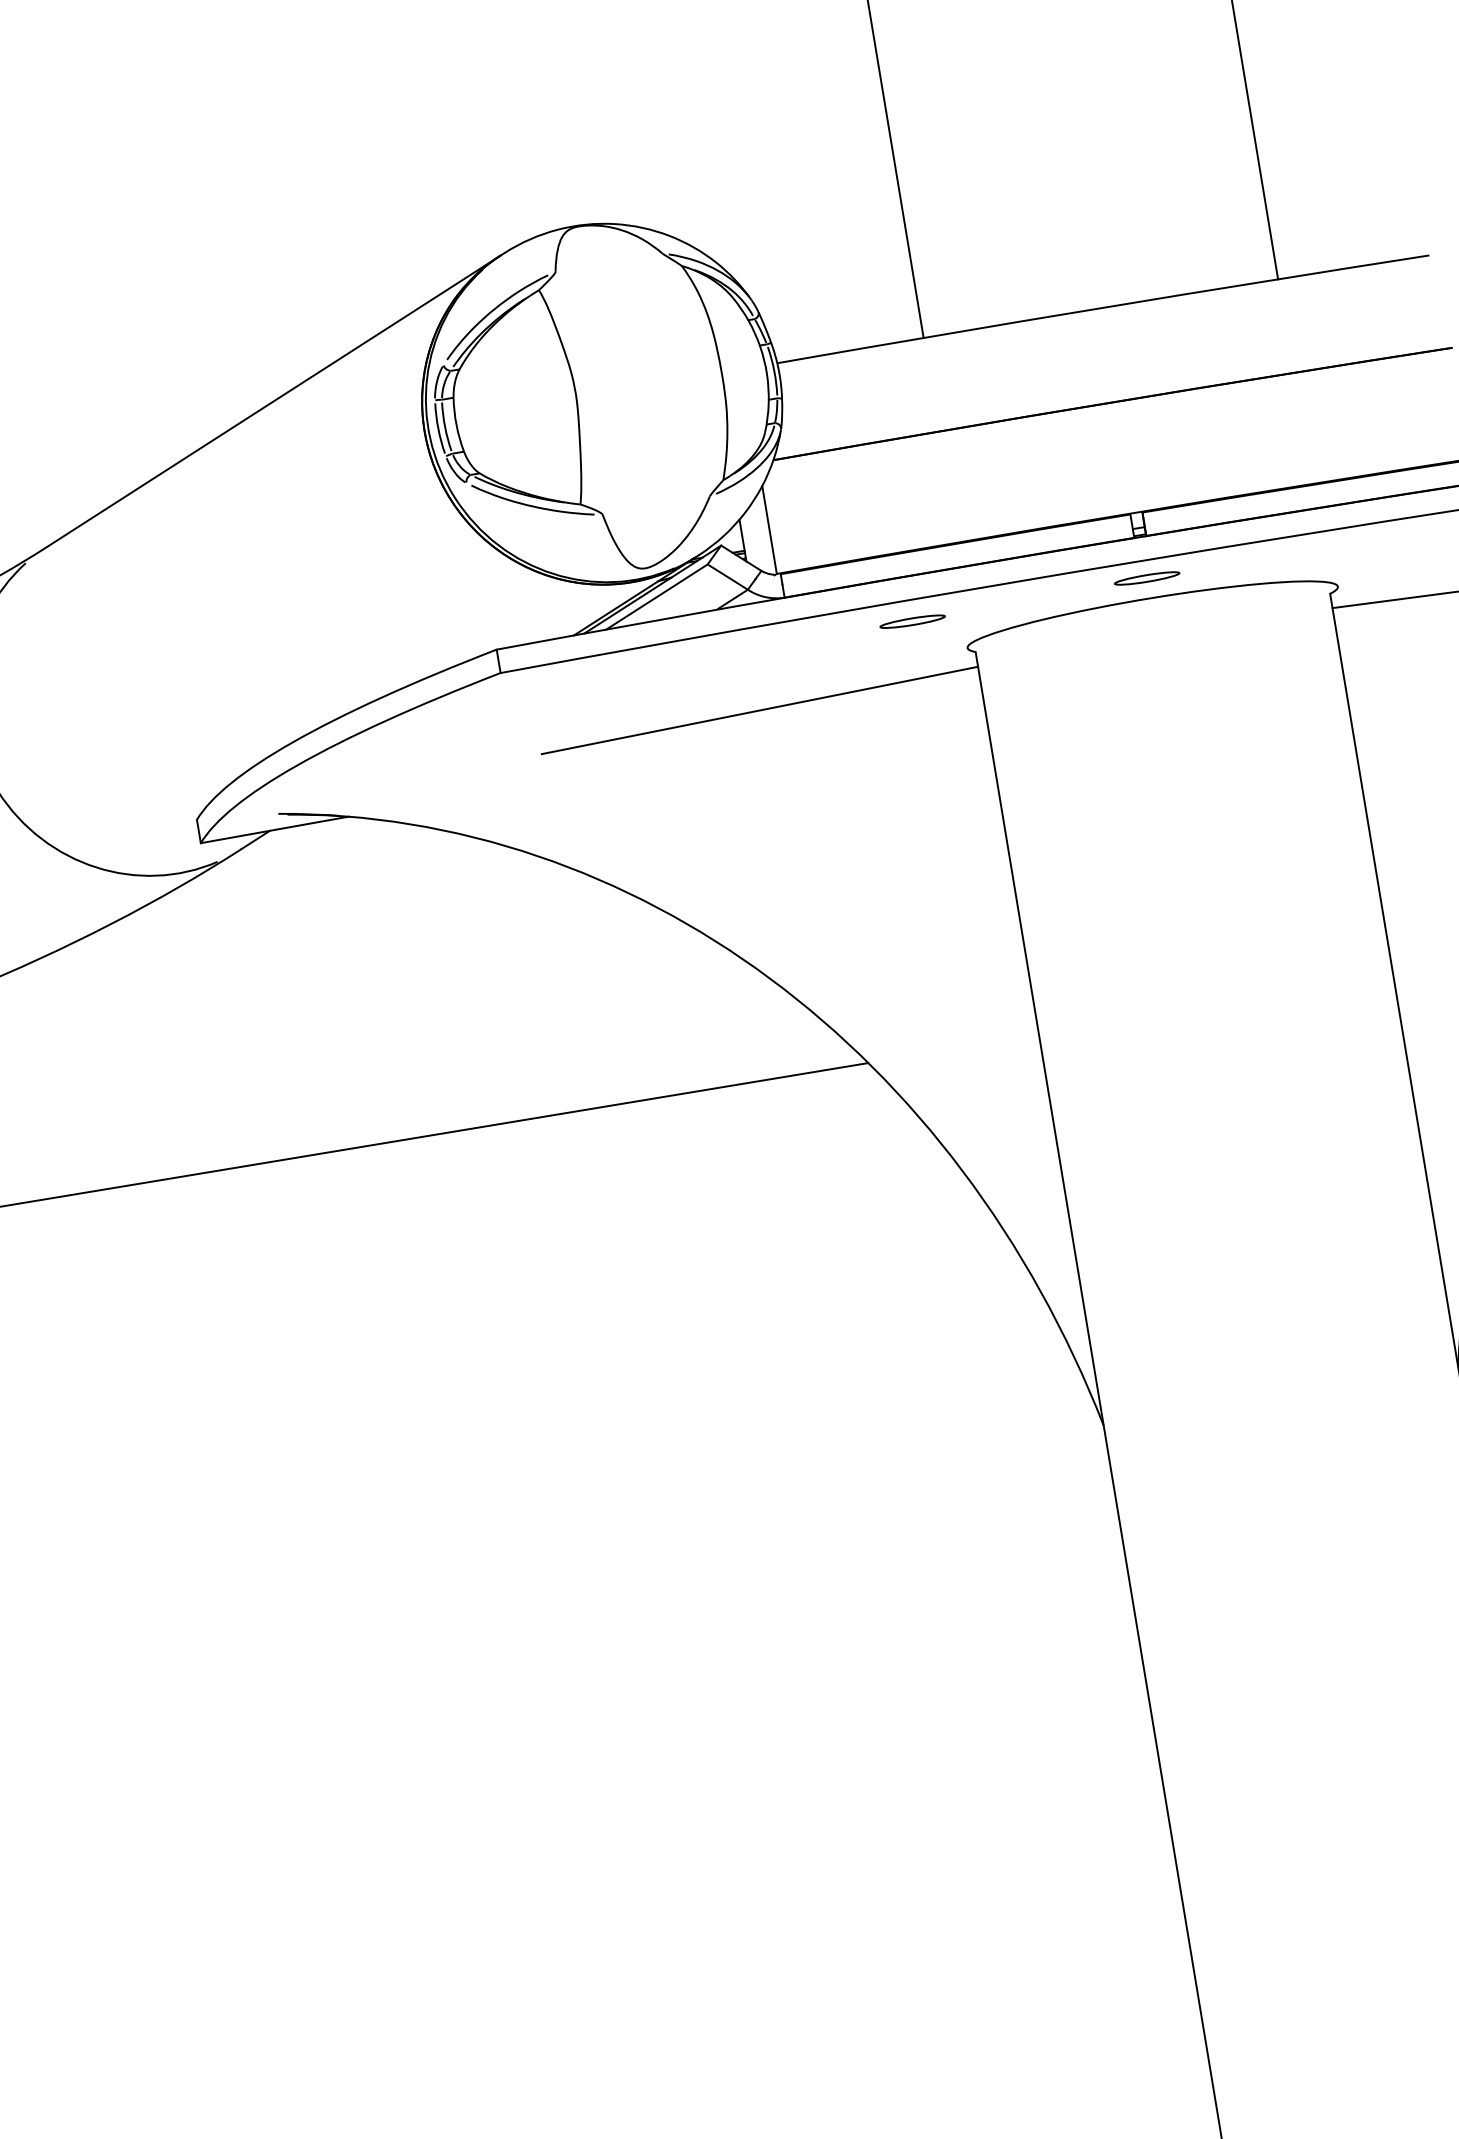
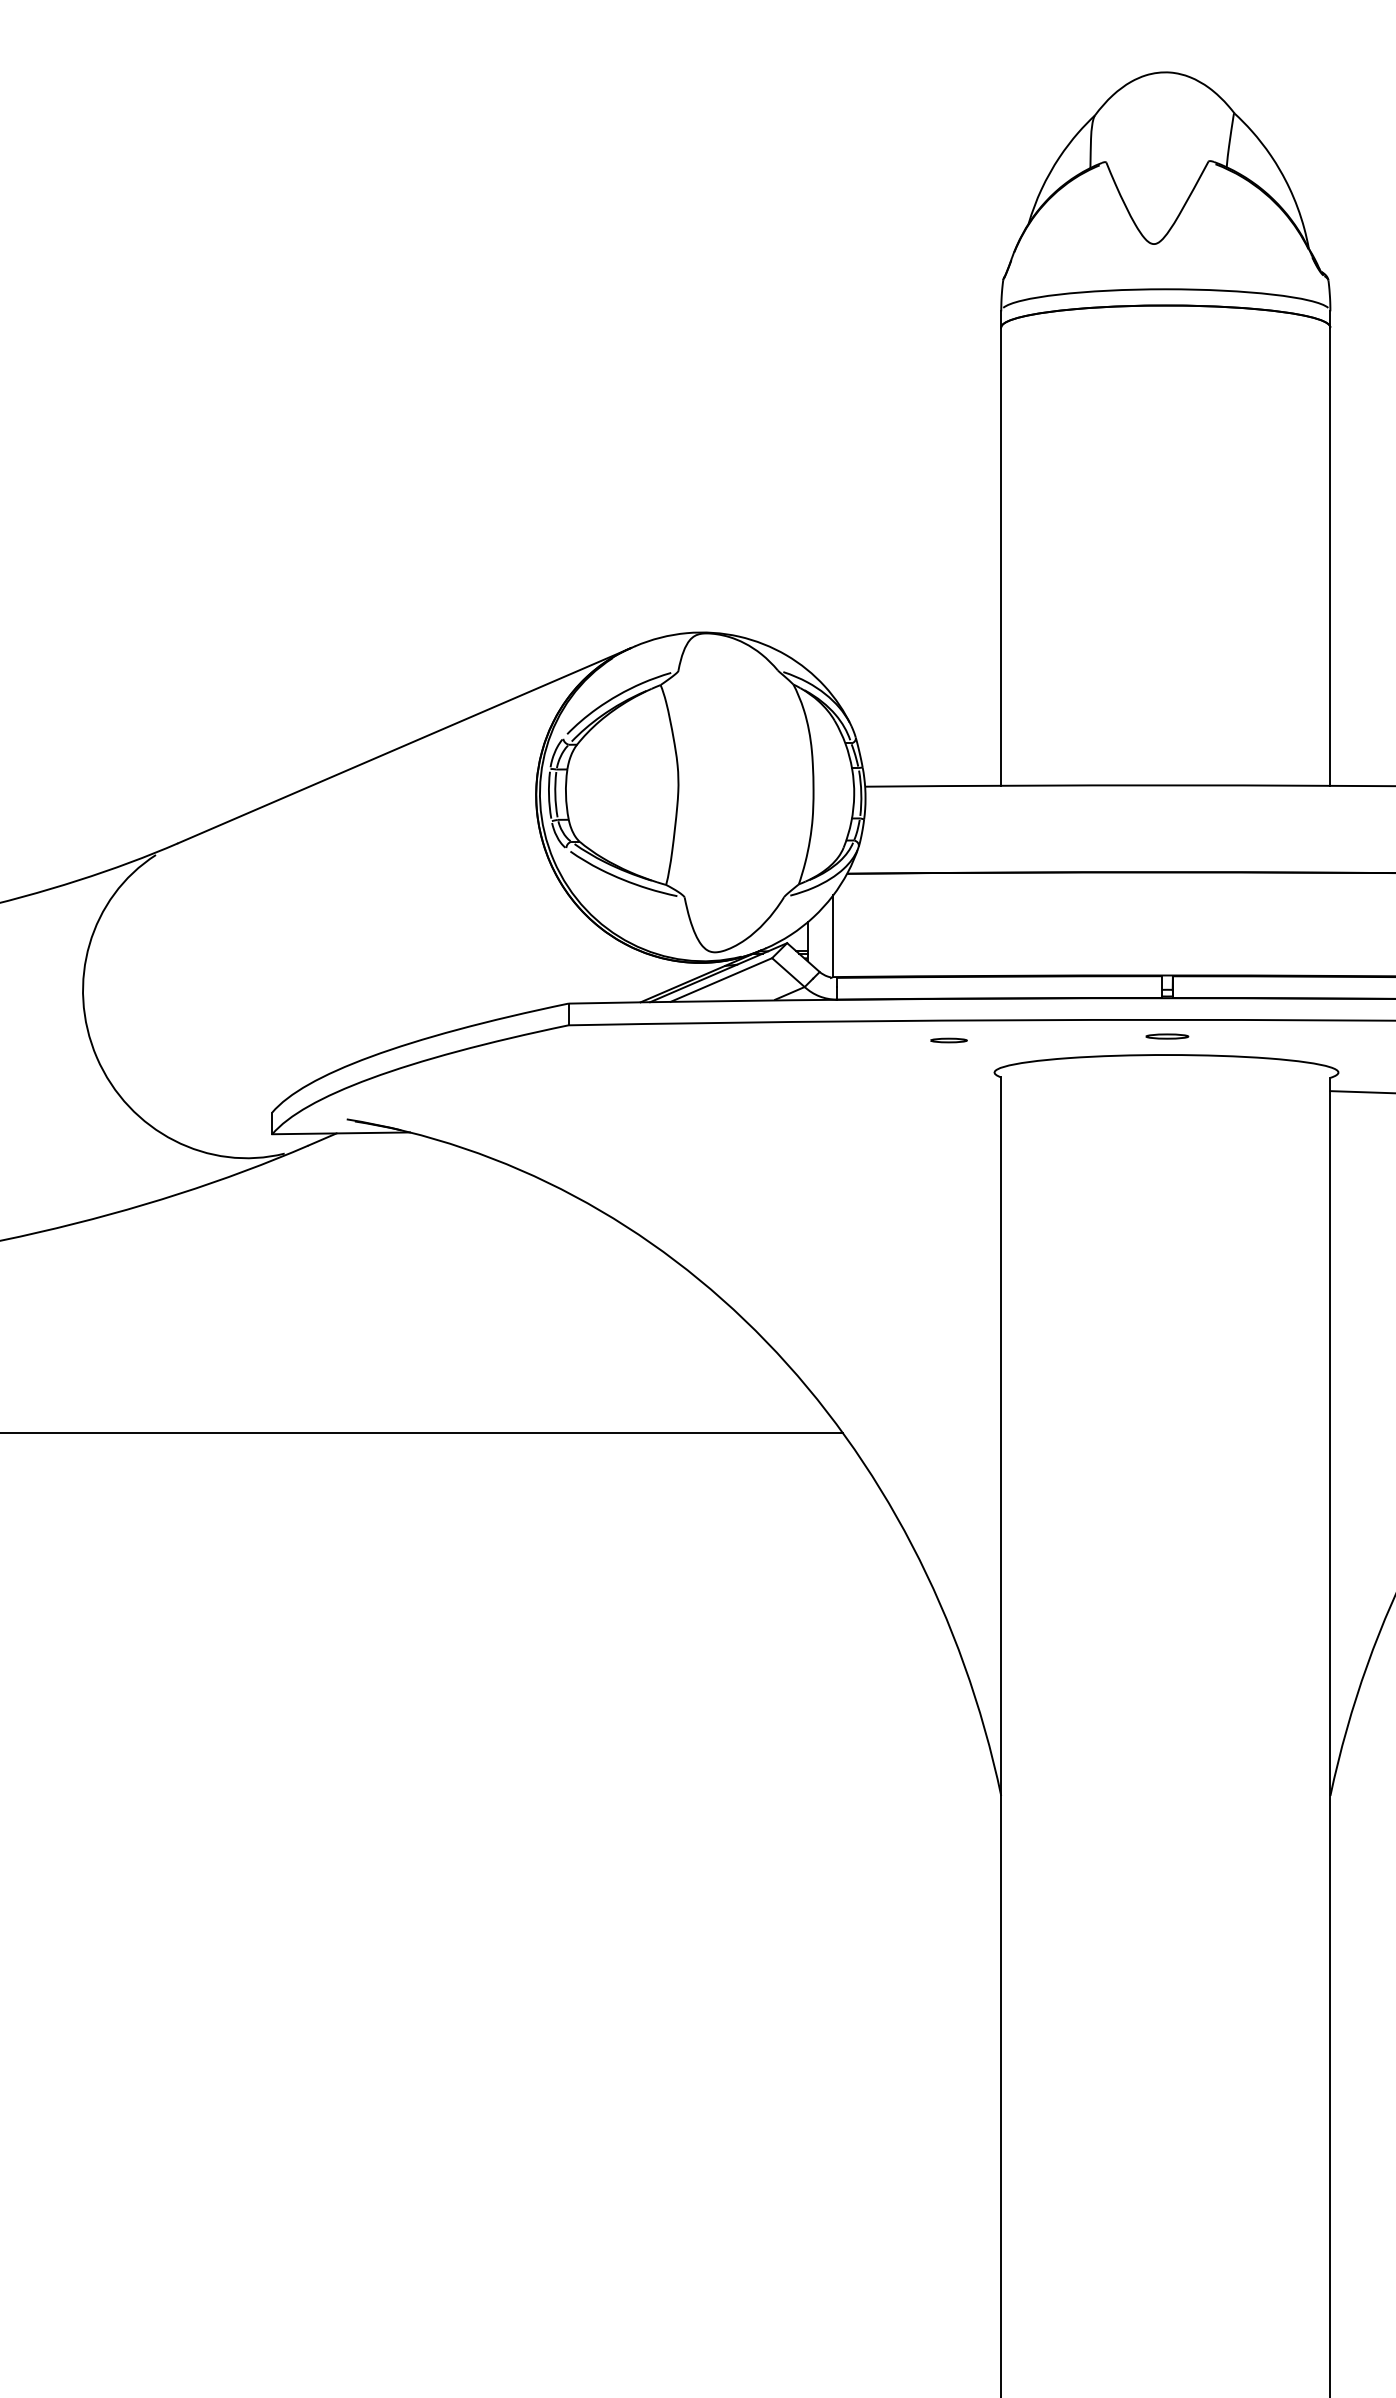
part: (1147, 578) -> (1167, 1036), size x0.7
part: (912, 621) -> (948, 1040), size x0.6
line: (759, 709) -> (797, 1097), removed

